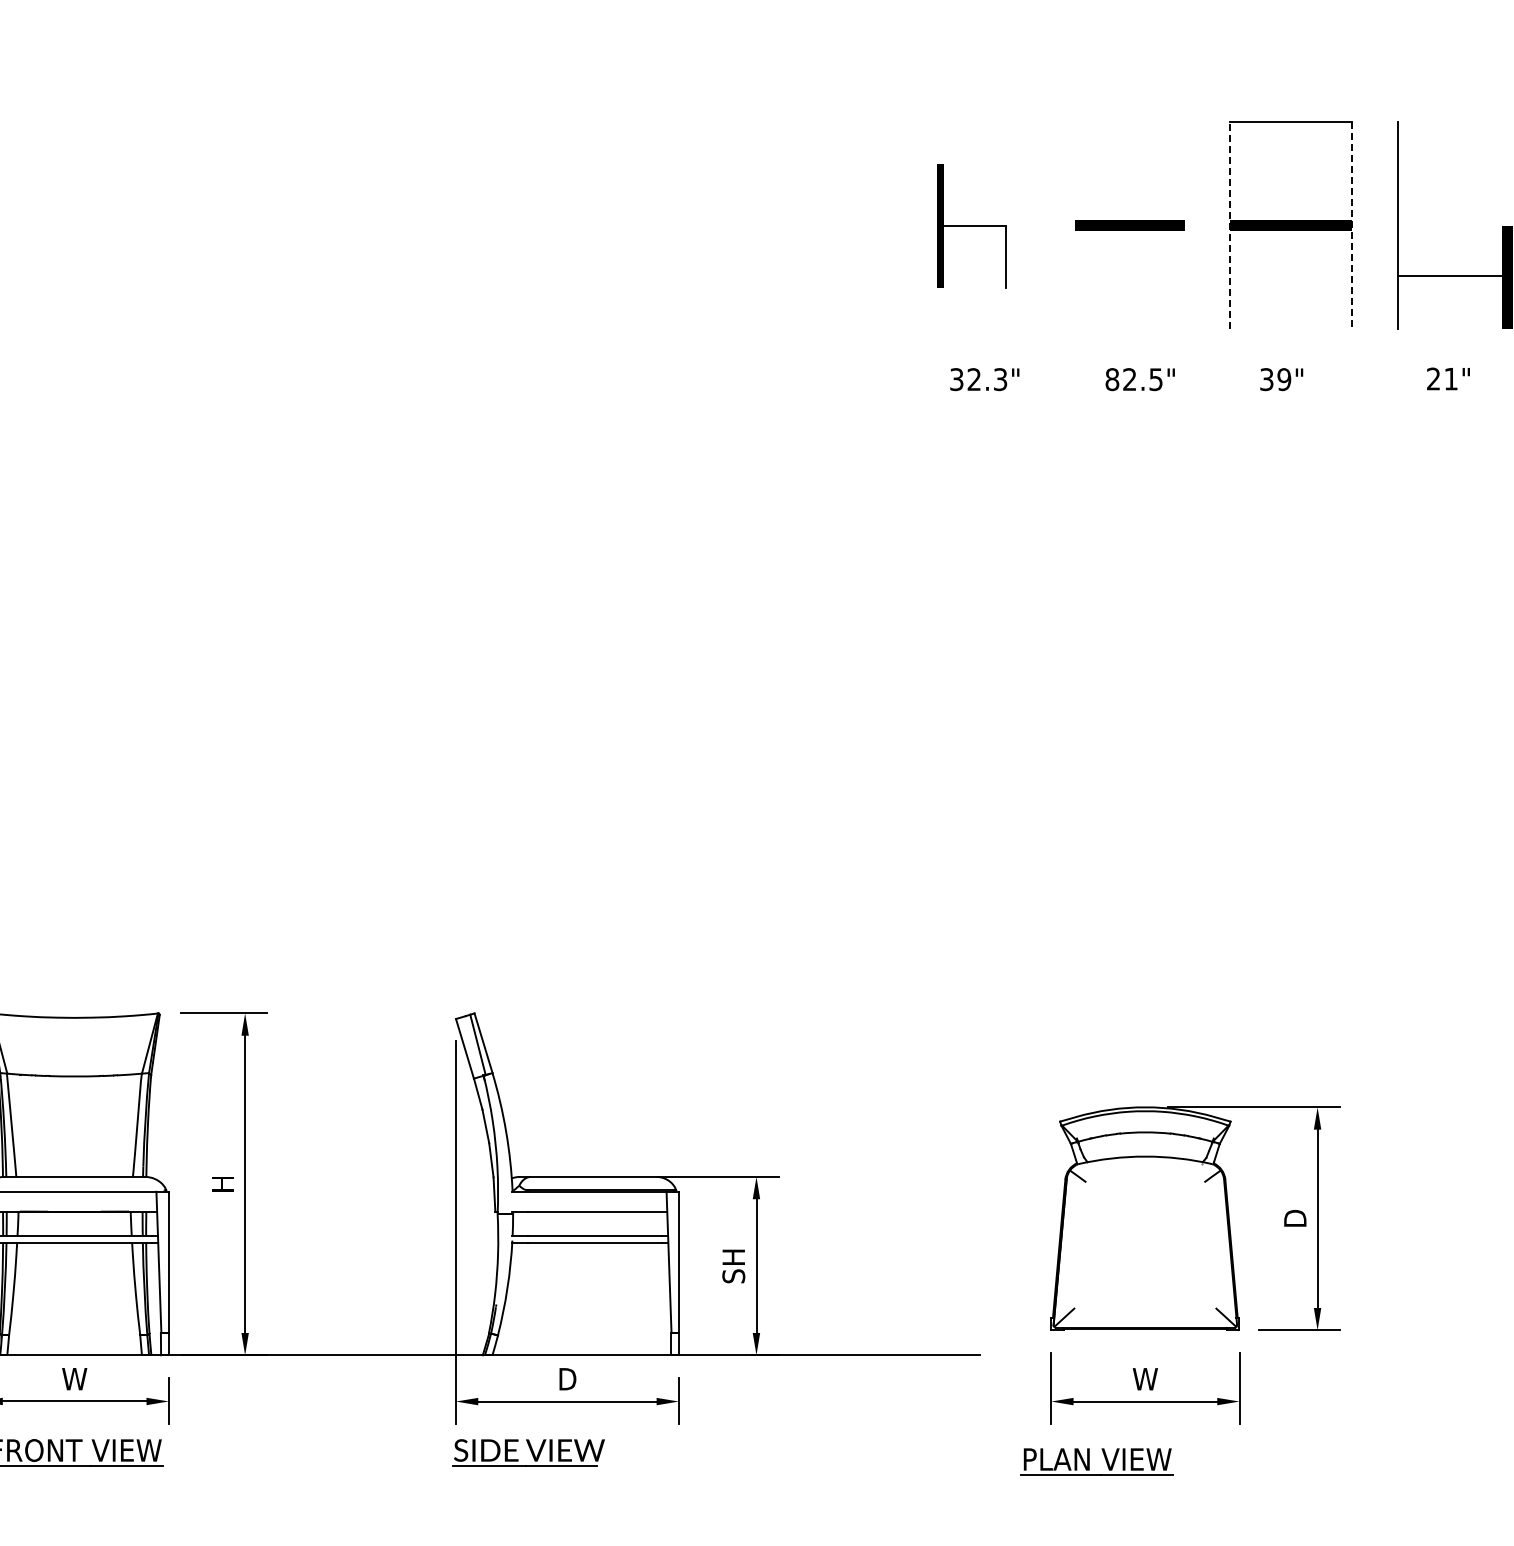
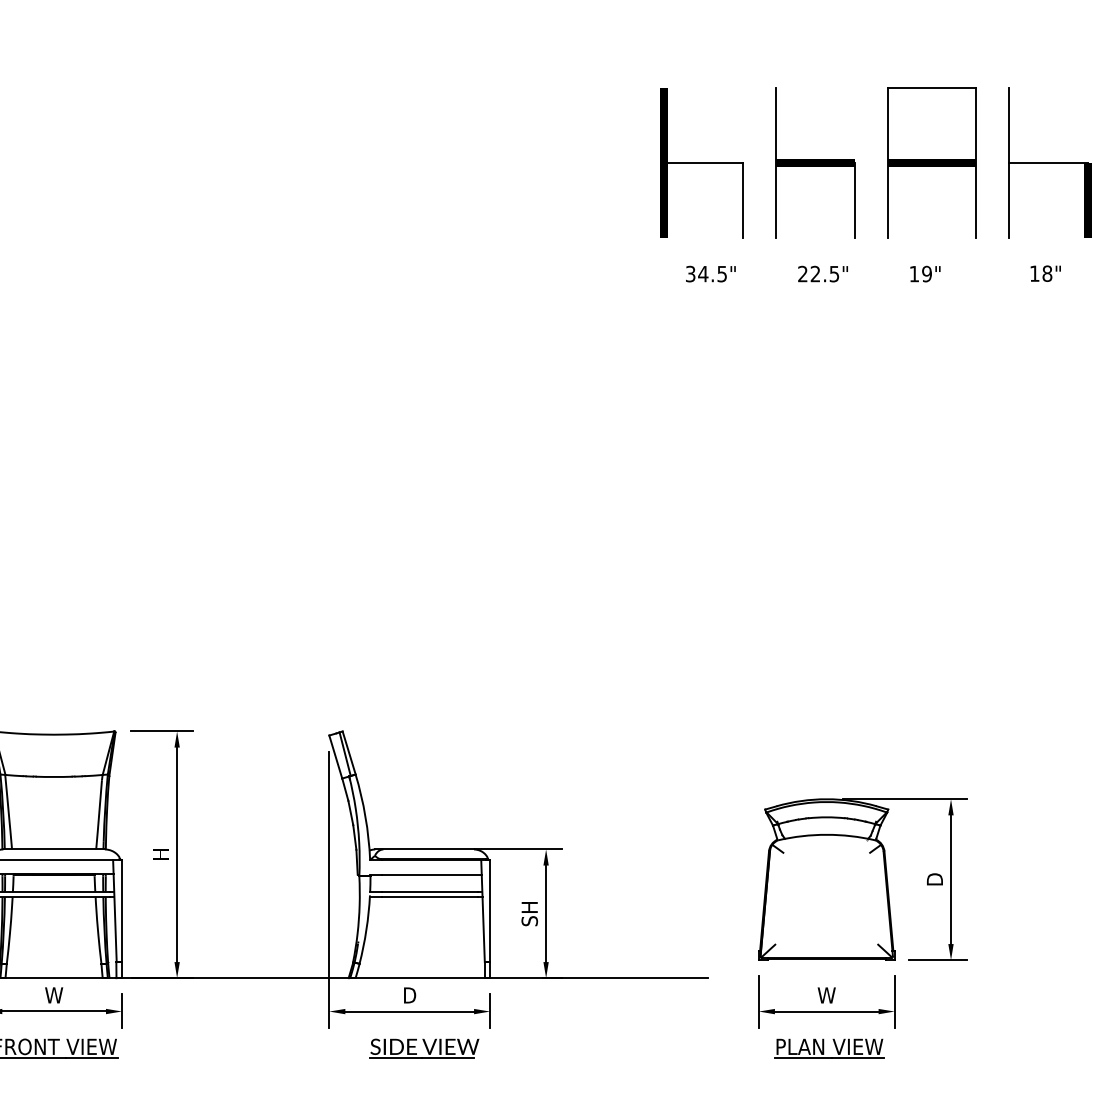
part: (971, 225) -> (701, 162), size x1.67
line: (1075, 225) -> (776, 162), added
line: (1230, 225) -> (888, 162), dashed -> solid
line: (1352, 225) -> (976, 162), dashed -> solid
line: (1452, 275) -> (1048, 162), moved
line: (1184, 277) -> (854, 200), added
text: (1442, 378) -> (1041, 273), 21" -> 18"
text: (987, 379) -> (712, 274), 32.3" -> 34.5"
text: (1112, 379) -> (803, 274), 82.5" -> 22.5"
text: (1266, 379) -> (914, 274), 39" -> 19"
part: (528, 1452) -> (424, 1048), moved
part: (1089, 1461) -> (823, 1048), moved

